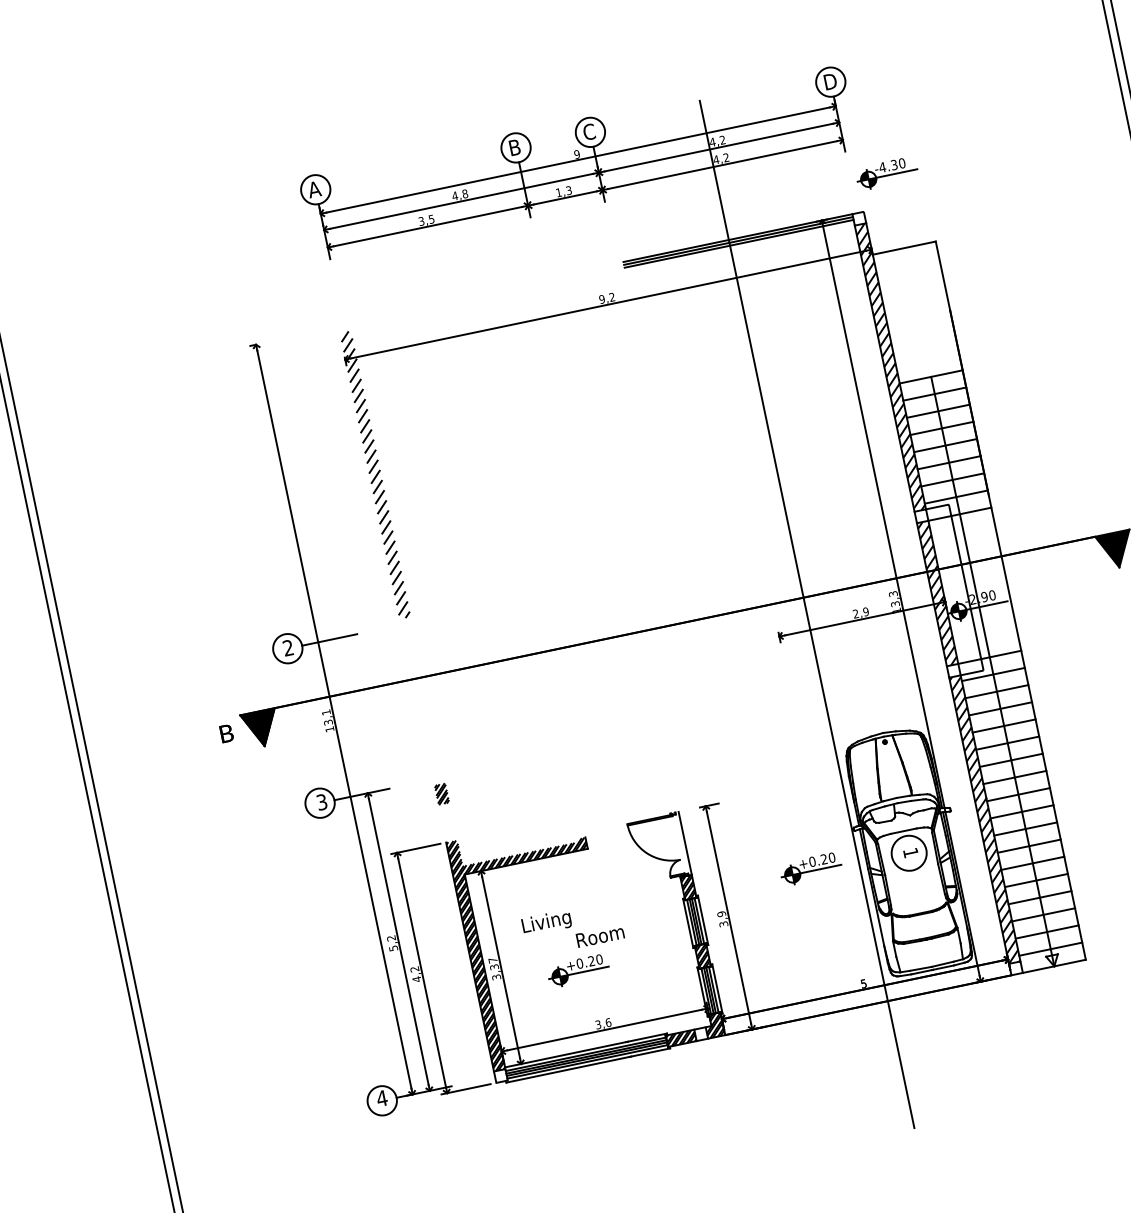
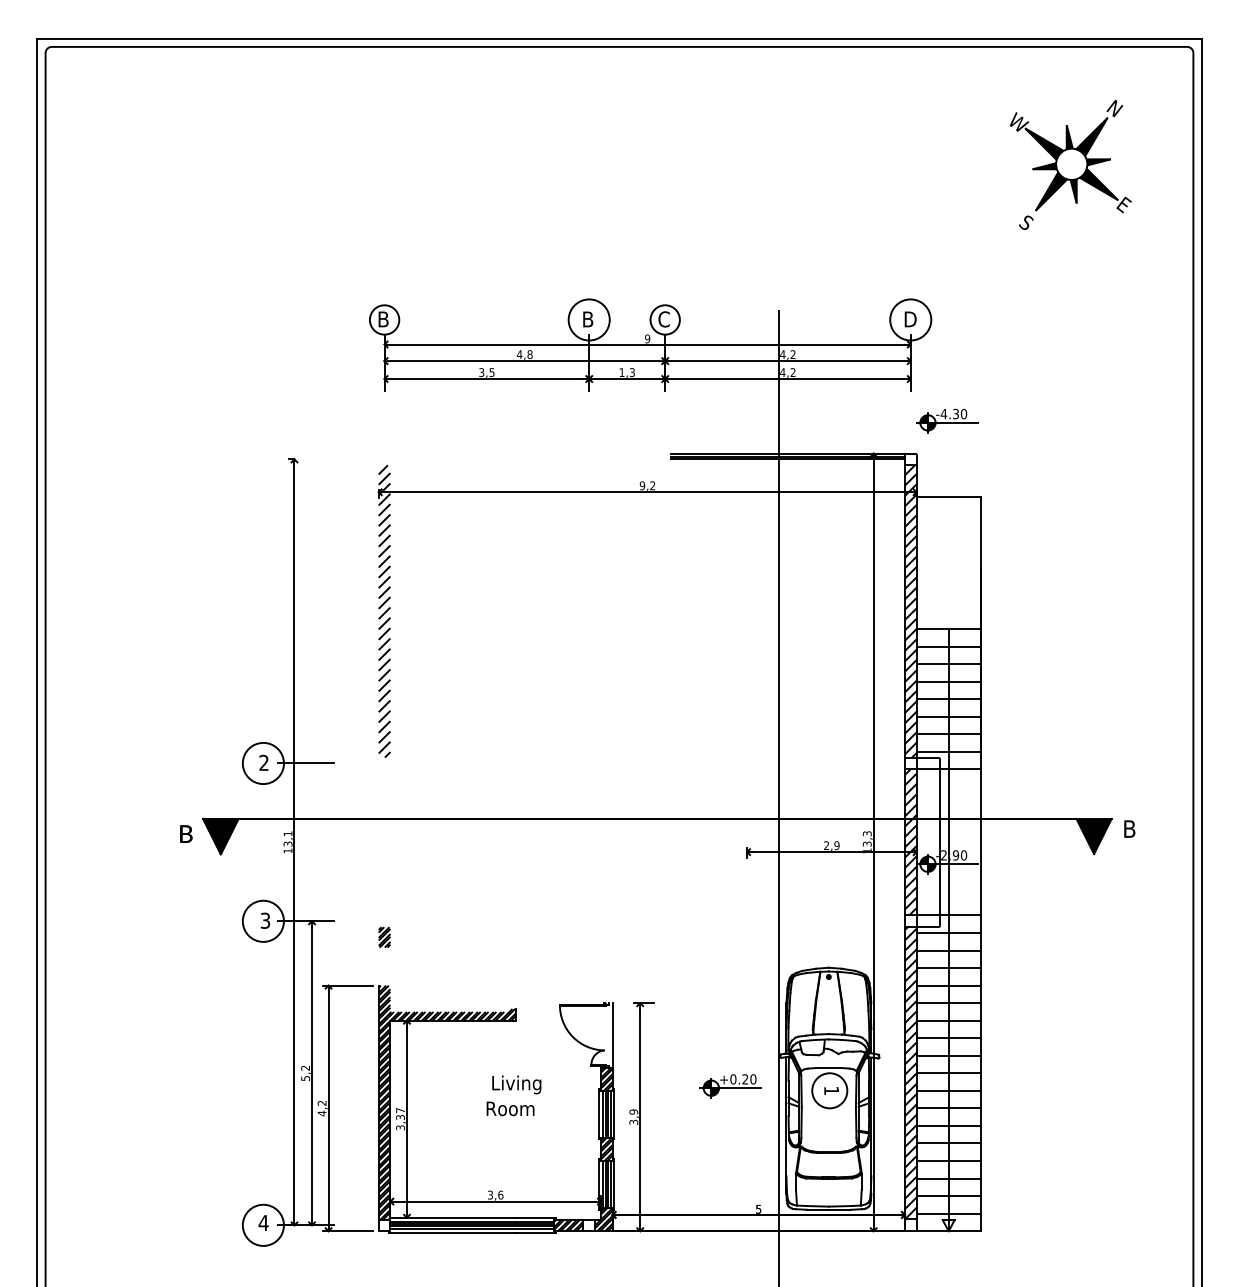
circle: (830, 81) -> (910, 319), size x1.4
circle: (515, 147) -> (588, 319), size x1.4
text: (314, 189) -> (383, 319), A -> B
circle: (287, 648) -> (263, 763), size x1.4
circle: (320, 803) -> (263, 921), size x1.4
text: (546, 922) -> (516, 1084), moved
part: (578, 970) -> (482, 1138), removed
circle: (382, 1100) -> (263, 1225), size x1.4

